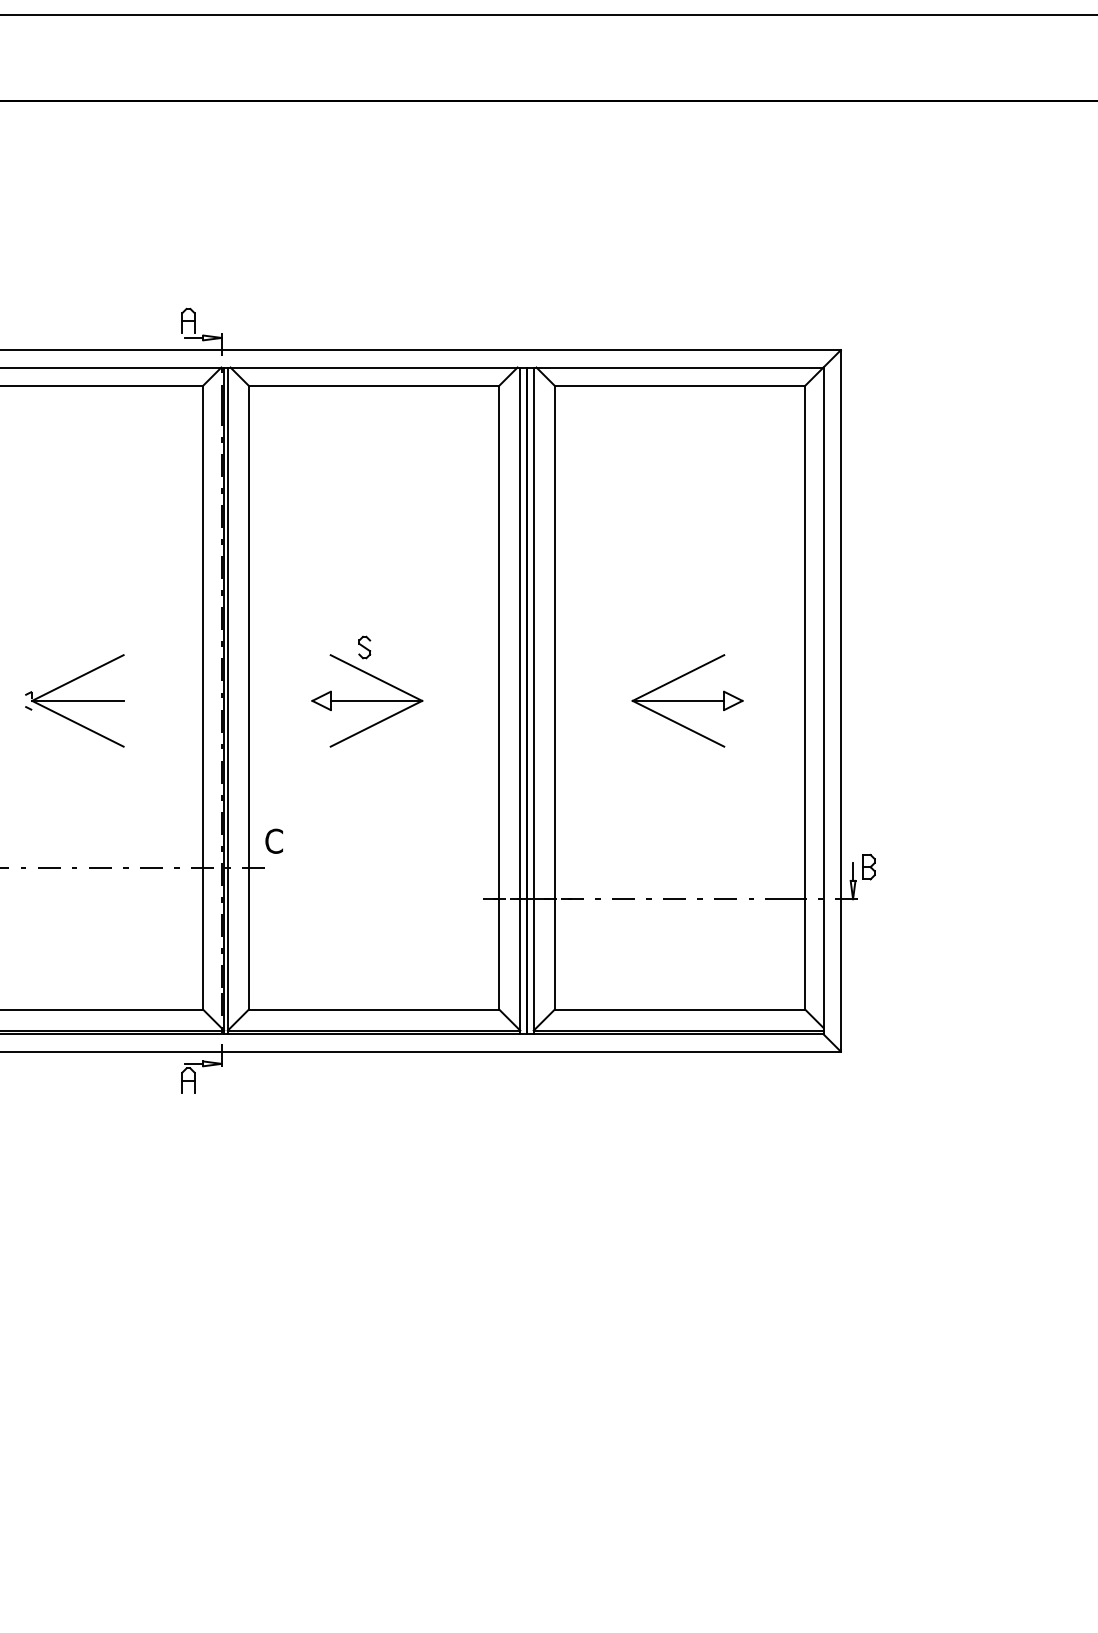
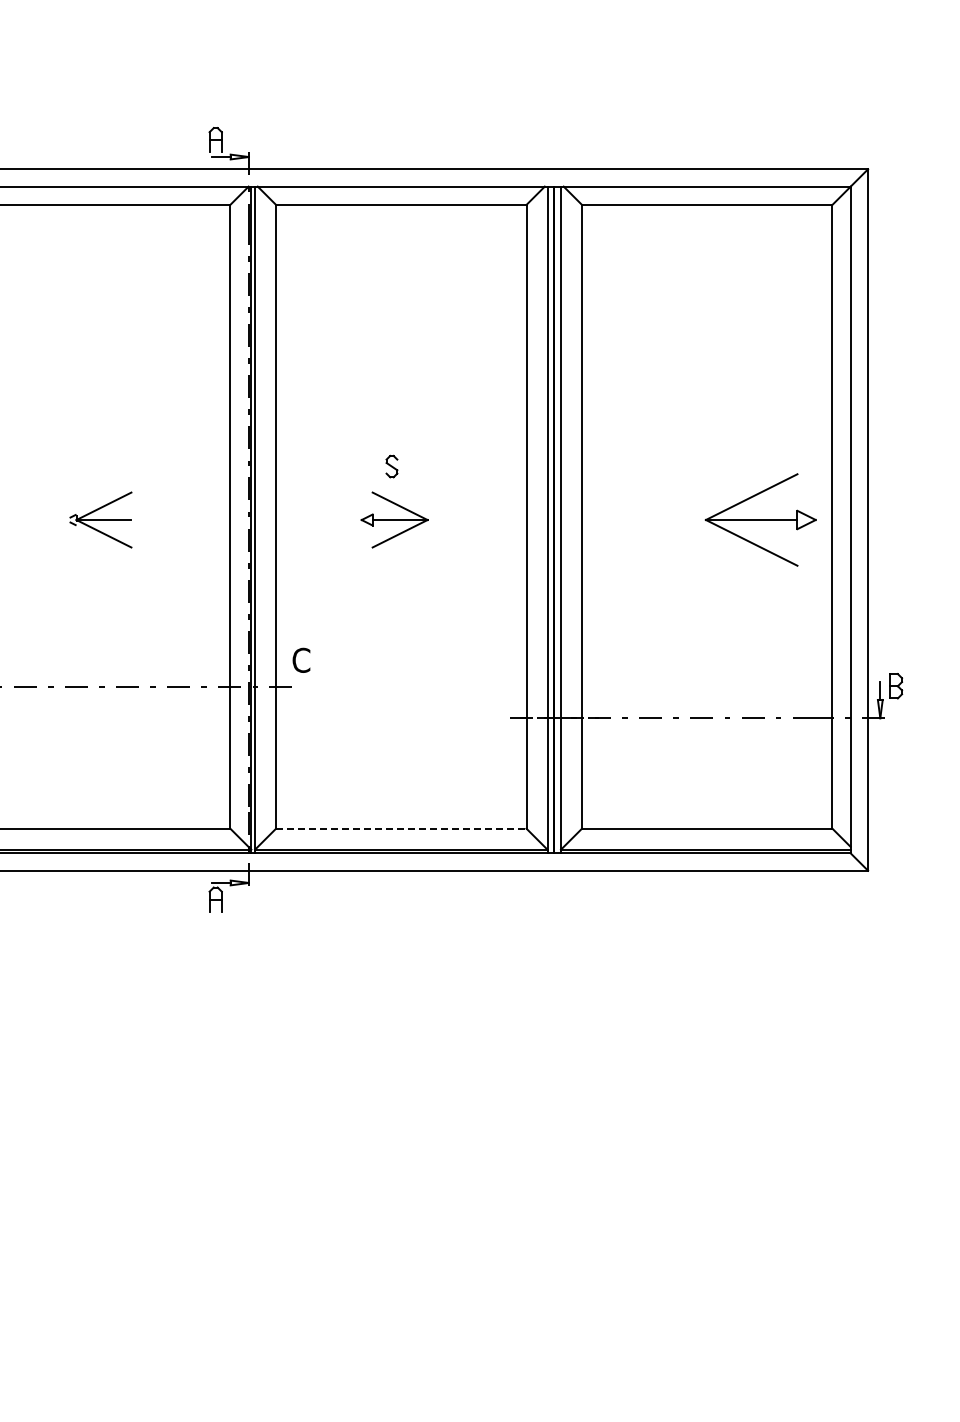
part: (74, 700) -> (101, 519), size x0.6
part: (367, 700) -> (394, 519), size x0.6
part: (687, 700) -> (760, 519), moved
line: (374, 1009) -> (401, 828), solid -> dashed

